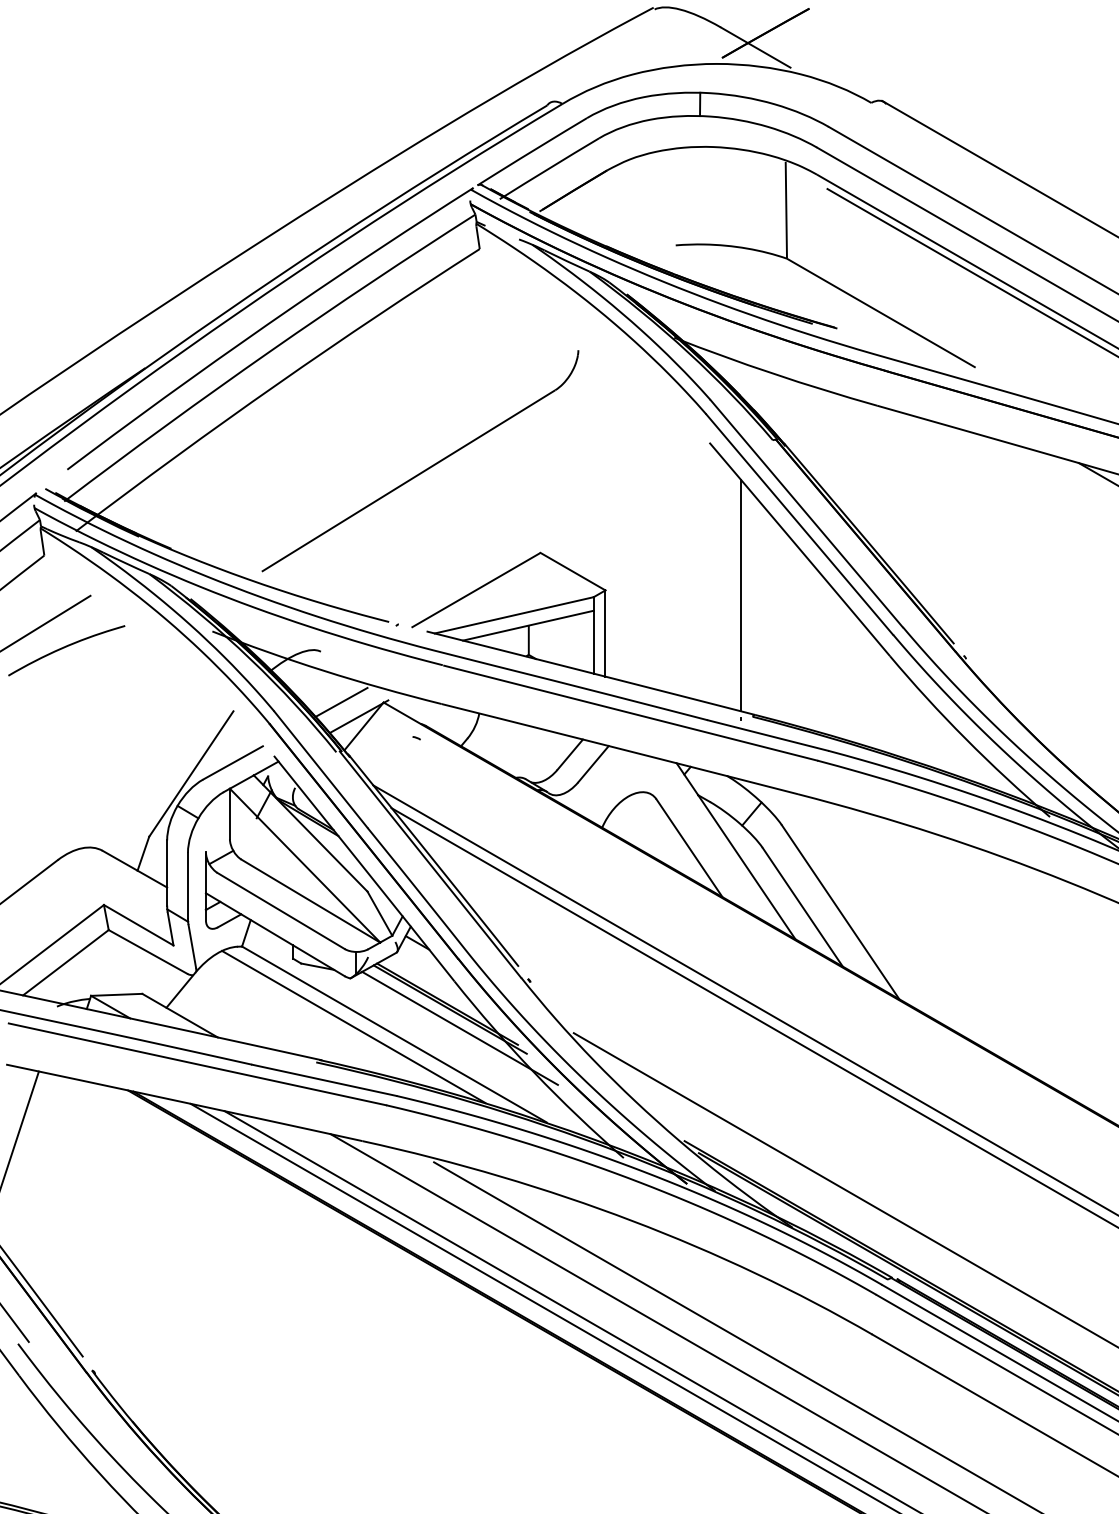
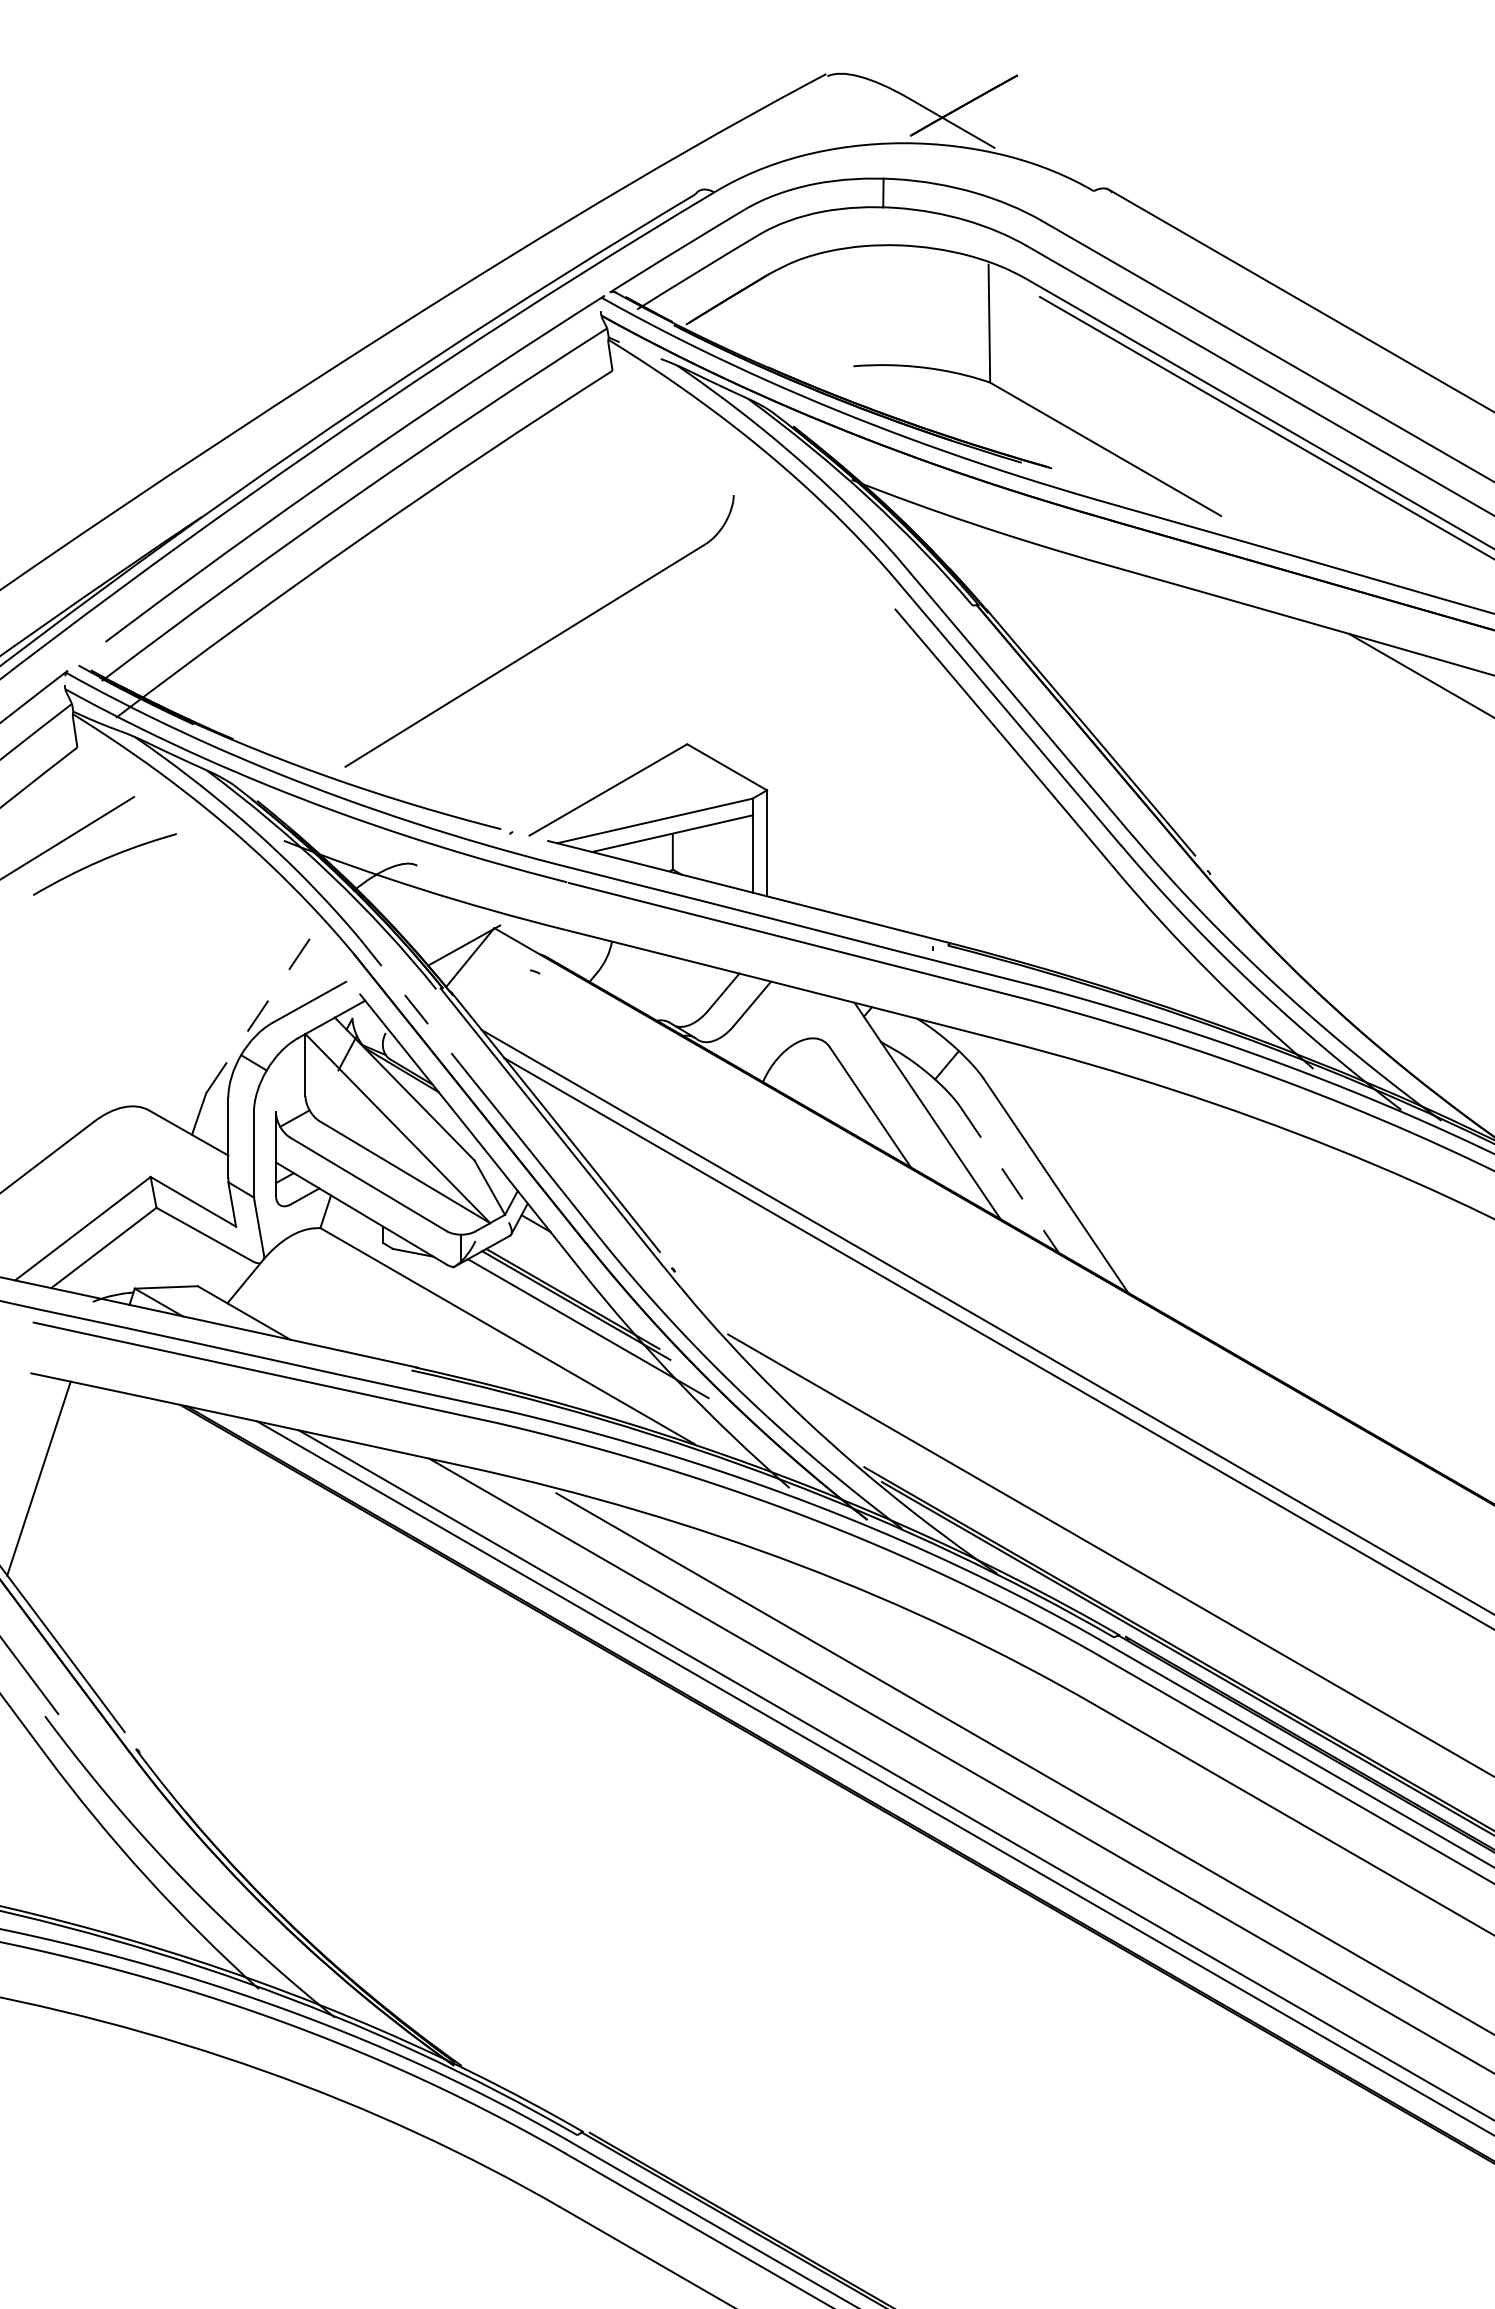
line: (740, 595) -> (933, 796), removed
line: (341, 702) -> (442, 928), removed
line: (321, 769) -> (417, 1010), solid -> dashed
line: (191, 774) -> (258, 1016), solid -> dashed
line: (802, 907) -> (1009, 1180), solid -> dashed
line: (353, 1026) -> (457, 1326), removed

